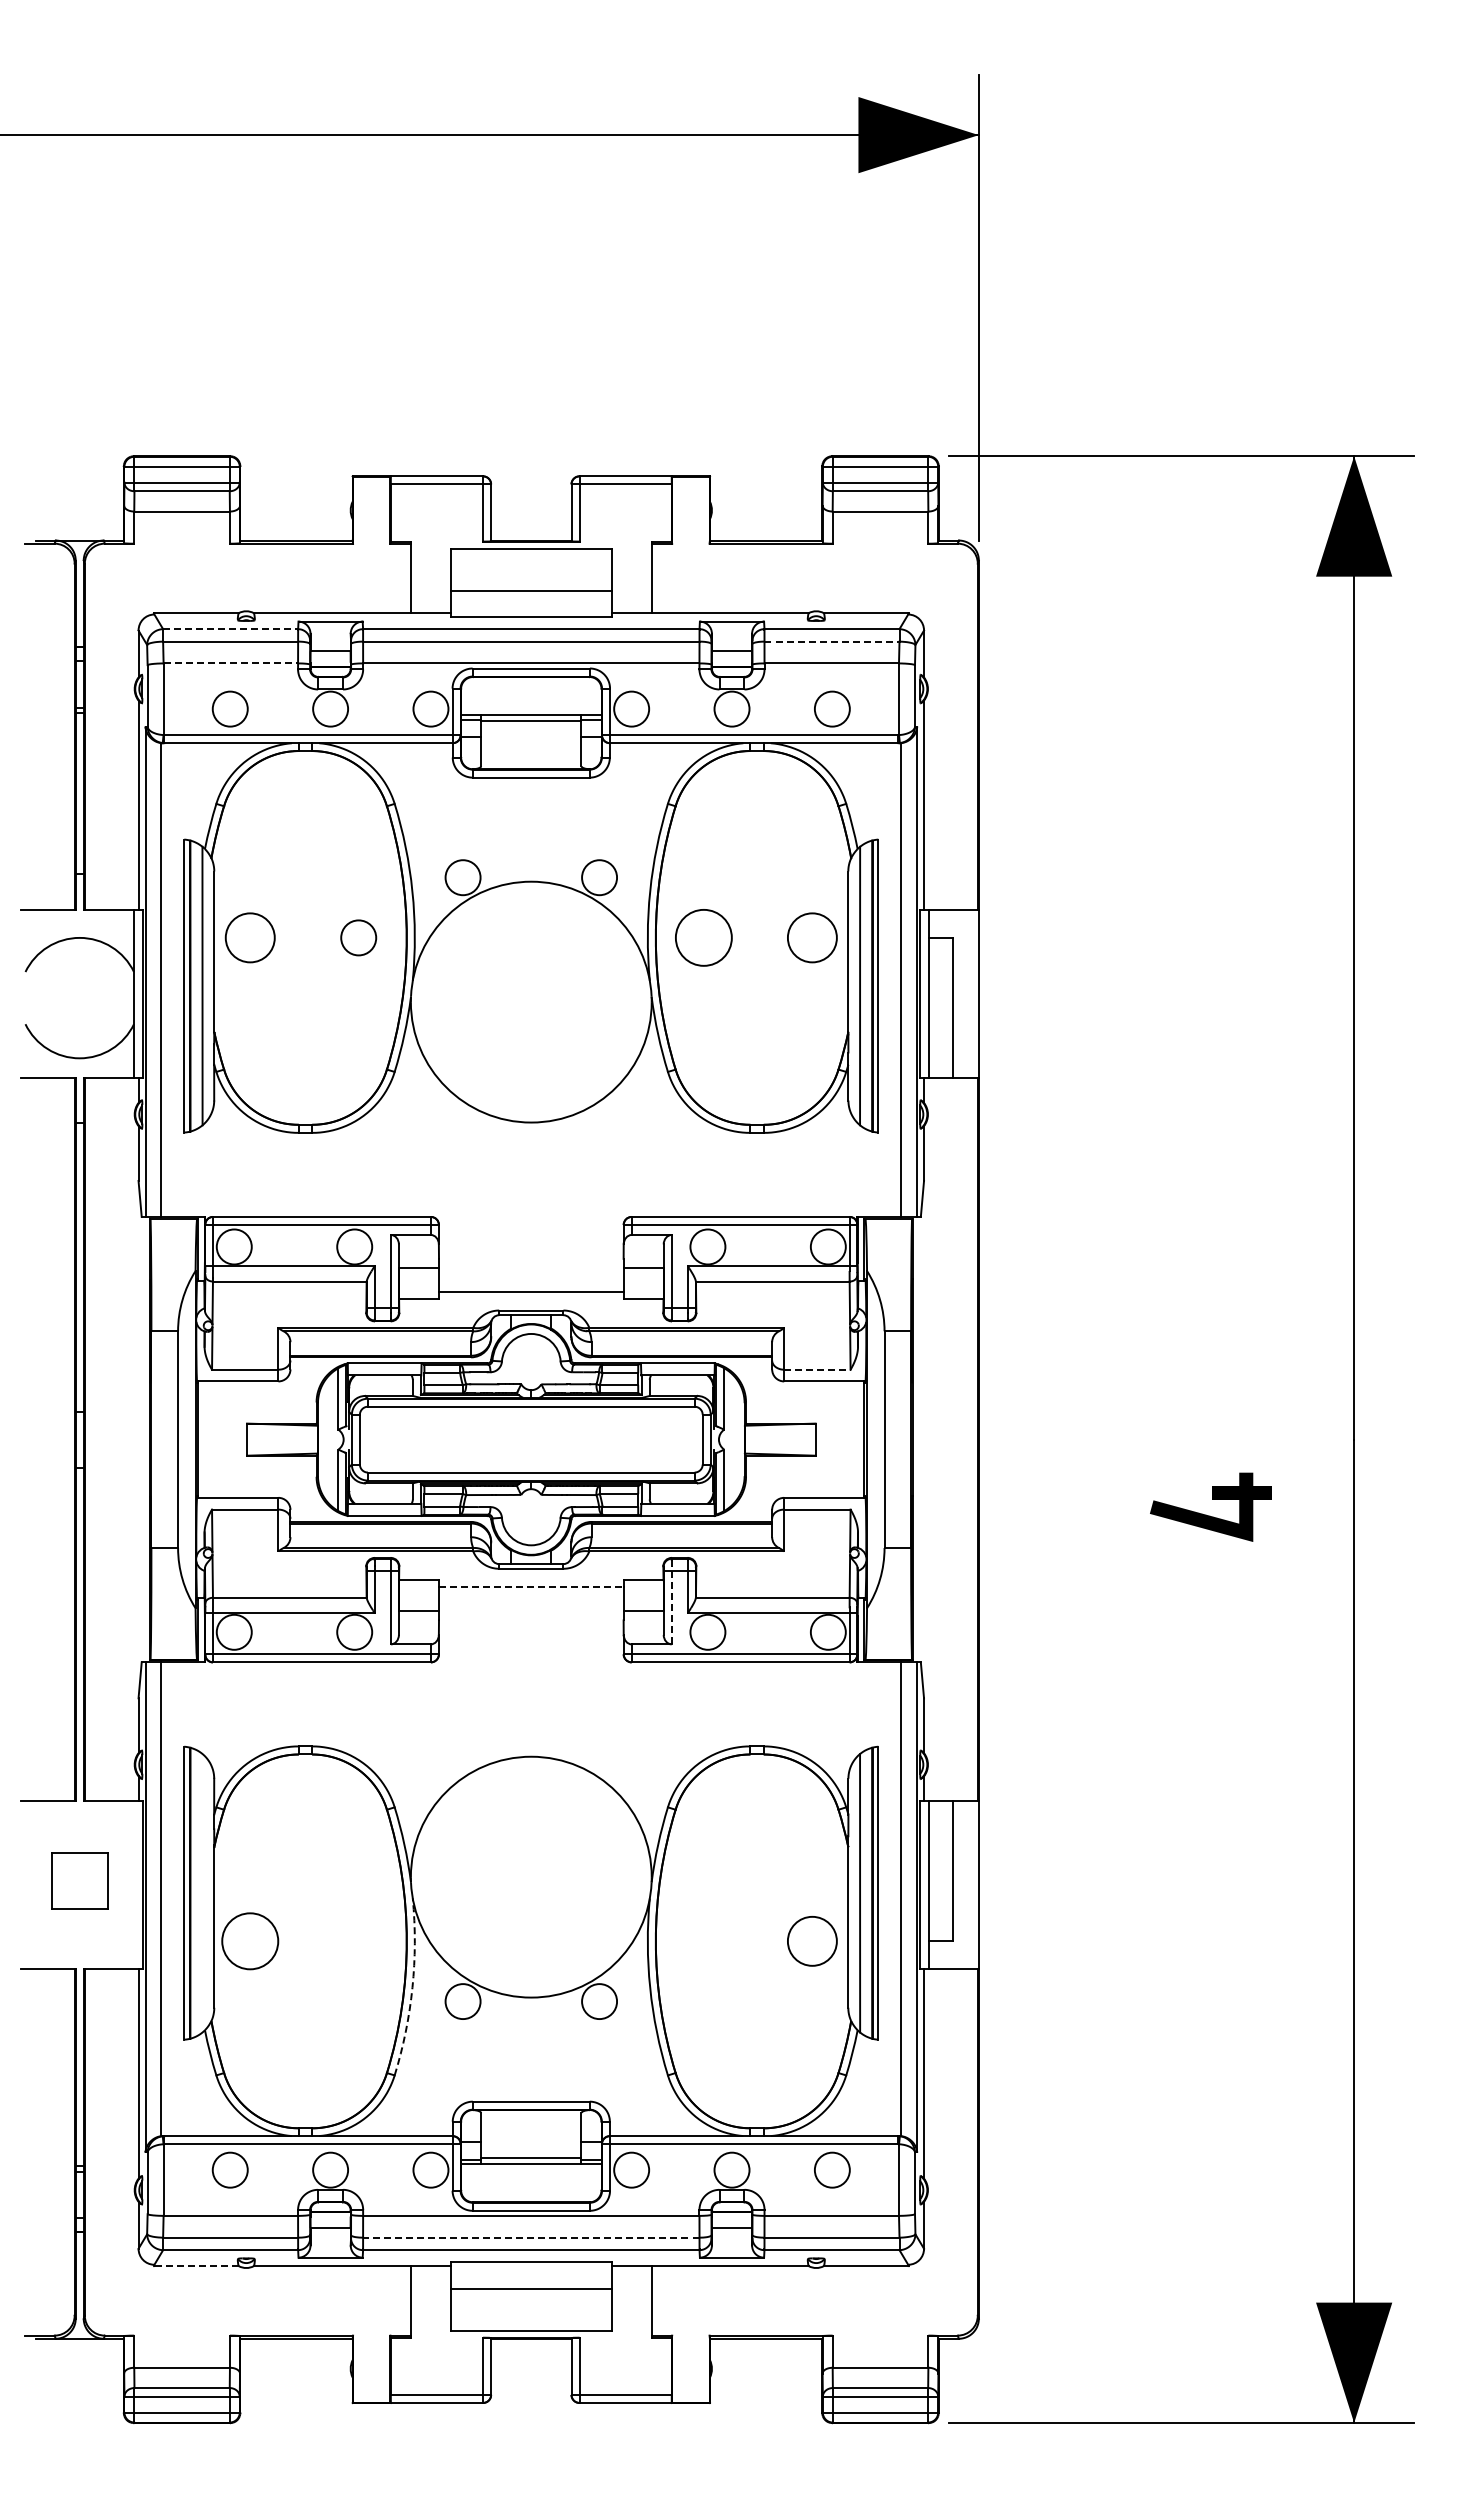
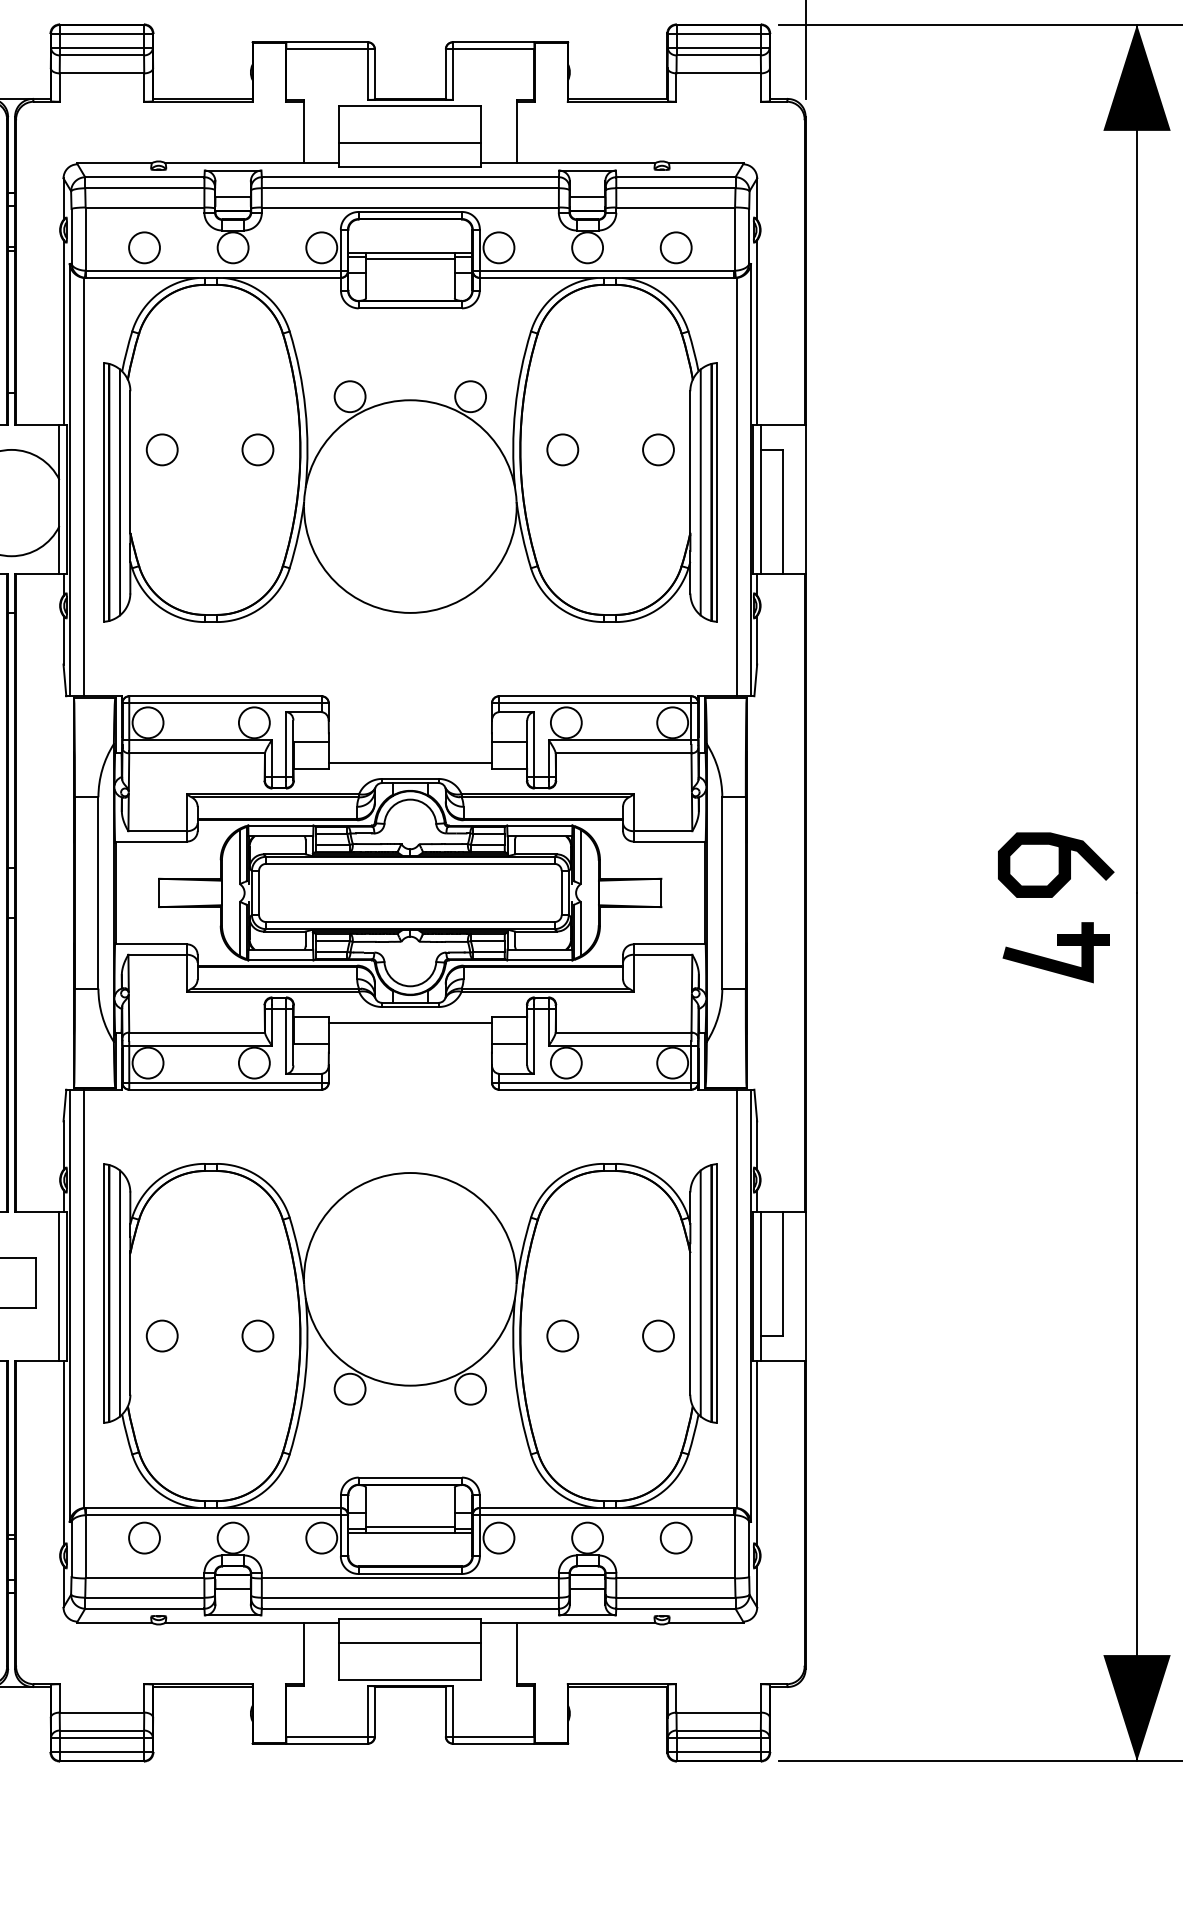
line: (230, 629) -> (144, 177), dashed -> solid
line: (832, 641) -> (676, 188), dashed -> solid
line: (231, 663) -> (145, 207), dashed -> solid
circle: (250, 937) -> (162, 449), size x0.71
circle: (703, 937) -> (562, 449), size x0.62
circle: (811, 937) -> (657, 449), size x0.71
line: (817, 1369) -> (663, 831), dashed -> solid
curve: (1265, 1408) -> (1058, 865), added
part: (1212, 1499) -> (1057, 945), moved
line: (531, 1586) -> (410, 1022), dashed -> solid
line: (671, 1604) -> (534, 1038), dashed -> solid
line: (133, 1884) -> (59, 1285), added
line: (202, 1893) -> (119, 1293), added
circle: (250, 1941) -> (162, 1336), size x0.62
circle: (358, 1941) -> (257, 1336), added
circle: (703, 1941) -> (562, 1336), added
circle: (811, 1941) -> (657, 1336), size x0.71
arc: (412, 1987) -> (305, 1376), dashed -> solid
line: (530, 2237) -> (409, 1597), dashed -> solid
line: (195, 2266) -> (113, 1623), dashed -> solid

